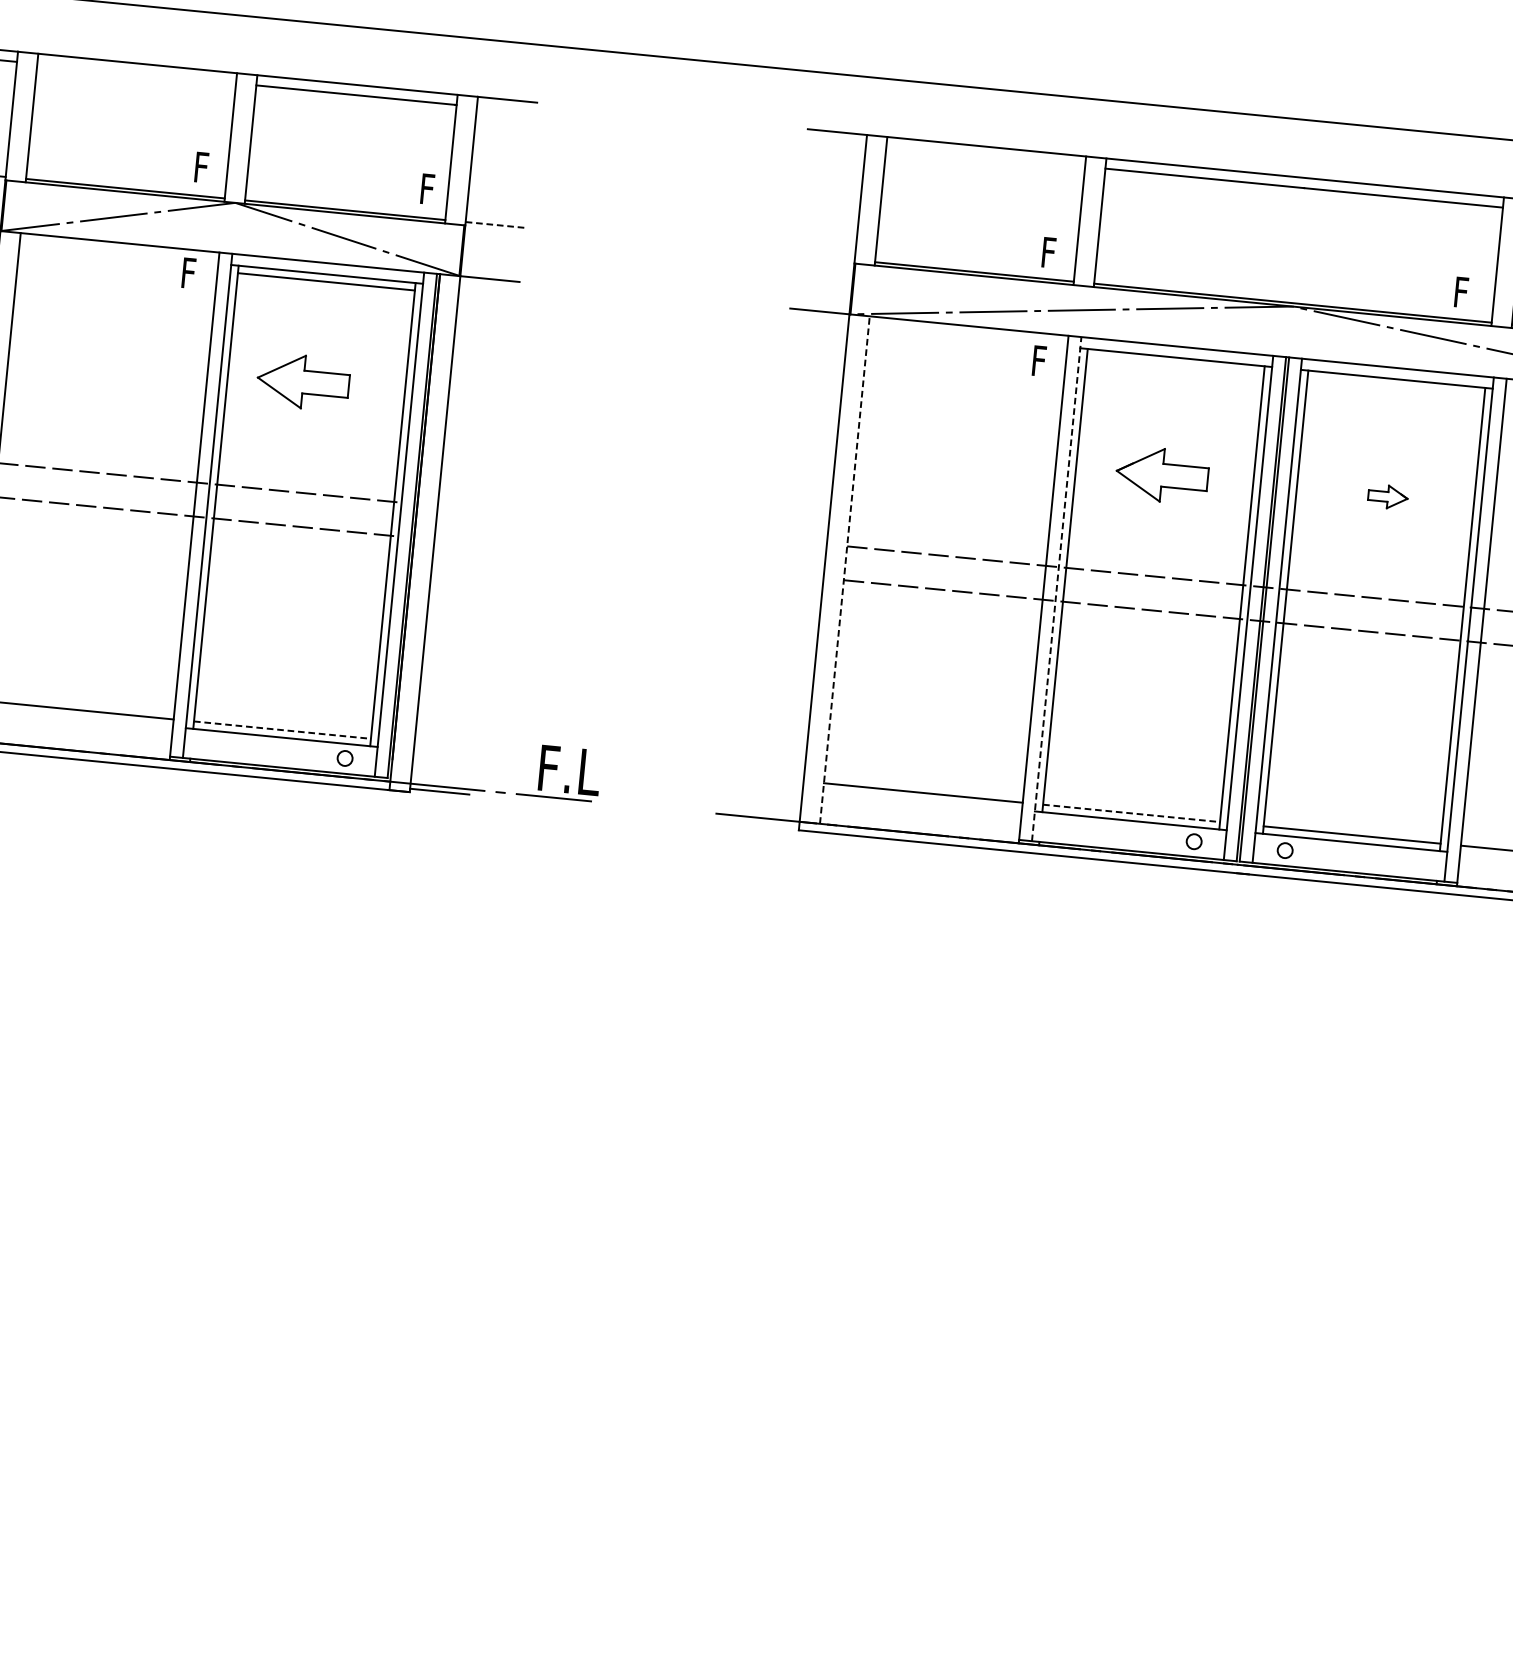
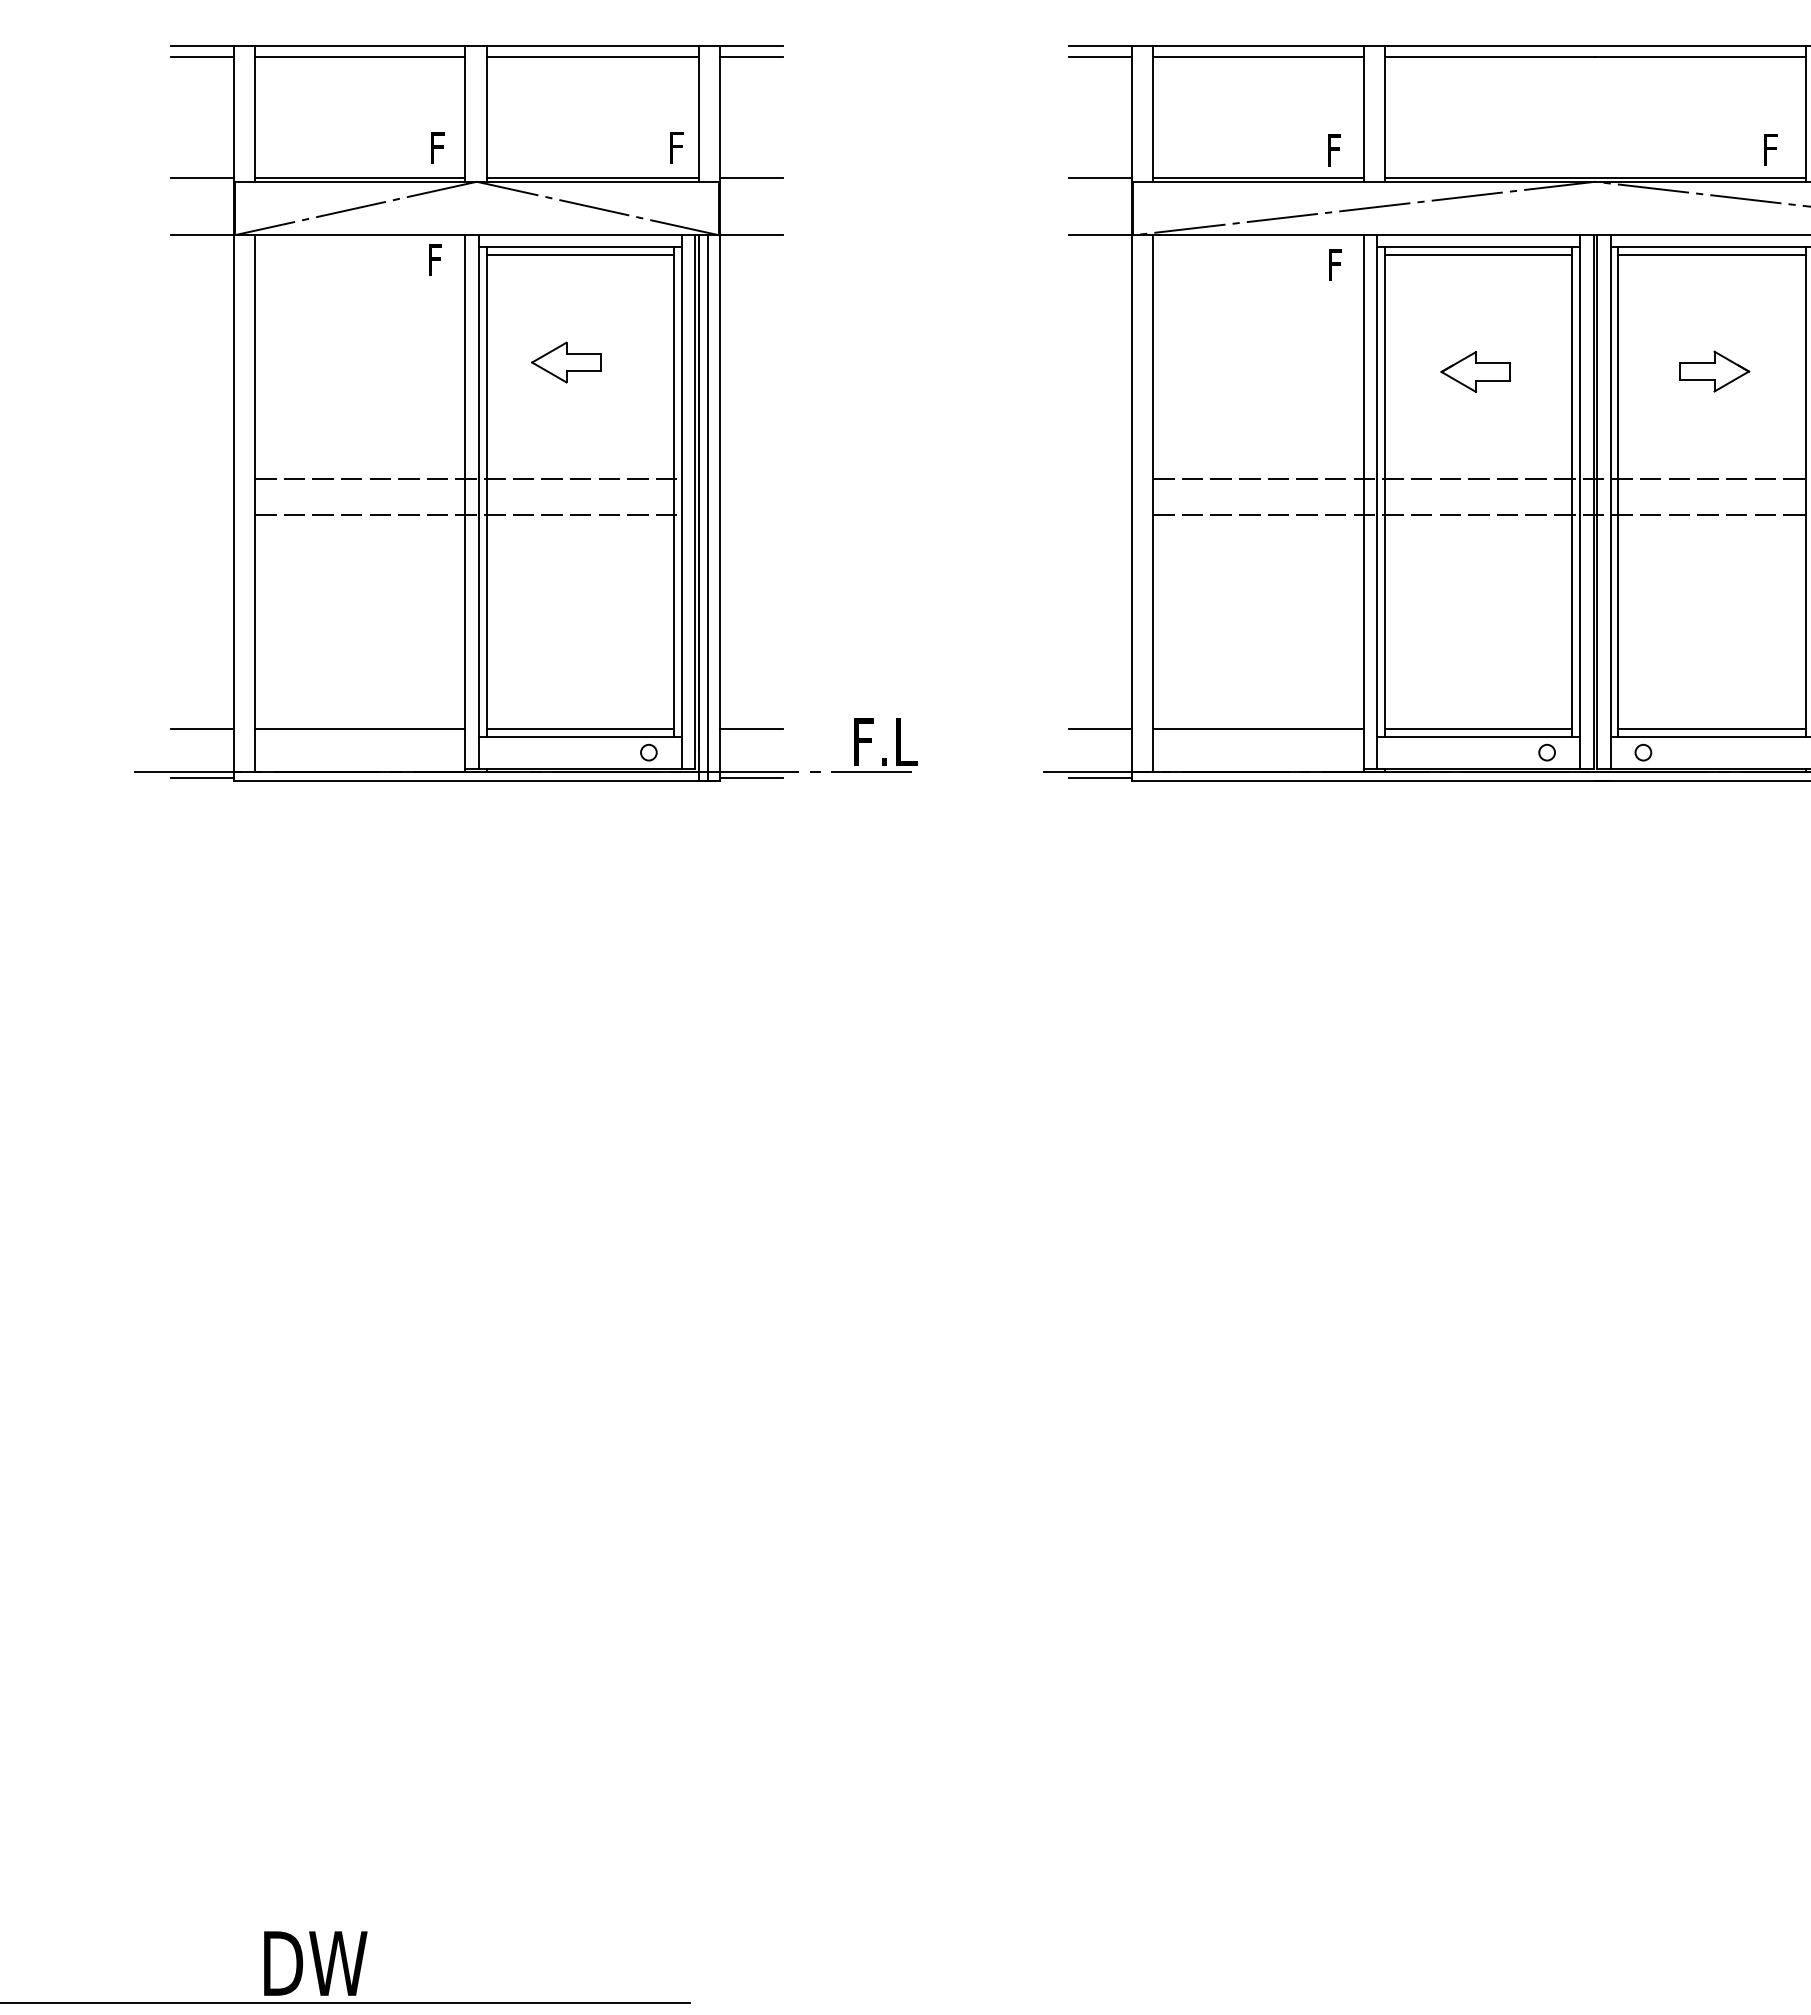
line: (137, 73) -> (360, 56), added
line: (506, 109) -> (751, 56), added
line: (836, 142) -> (1100, 56), added
line: (985, 156) -> (1258, 56), added
line: (495, 225) -> (751, 178), dashed -> solid
line: (825, 257) -> (1100, 178), added
line: (1175, 365) -> (1478, 255), added
part: (303, 382) -> (566, 362), size x0.71
line: (1395, 386) -> (1711, 255), added
part: (1161, 474) -> (1475, 371), size x0.71
part: (1387, 496) -> (1714, 371), size x1.67
line: (423, 533) -> (707, 508), added
line: (845, 569) -> (1153, 503), dashed -> solid
line: (1057, 589) -> (1377, 502), dashed -> solid
line: (282, 730) -> (580, 729), dashed -> solid
line: (444, 746) -> (751, 729), added
line: (774, 778) -> (1100, 729), added
line: (1131, 813) -> (1478, 729), dashed -> solid
line: (769, 823) -> (1100, 777), added

